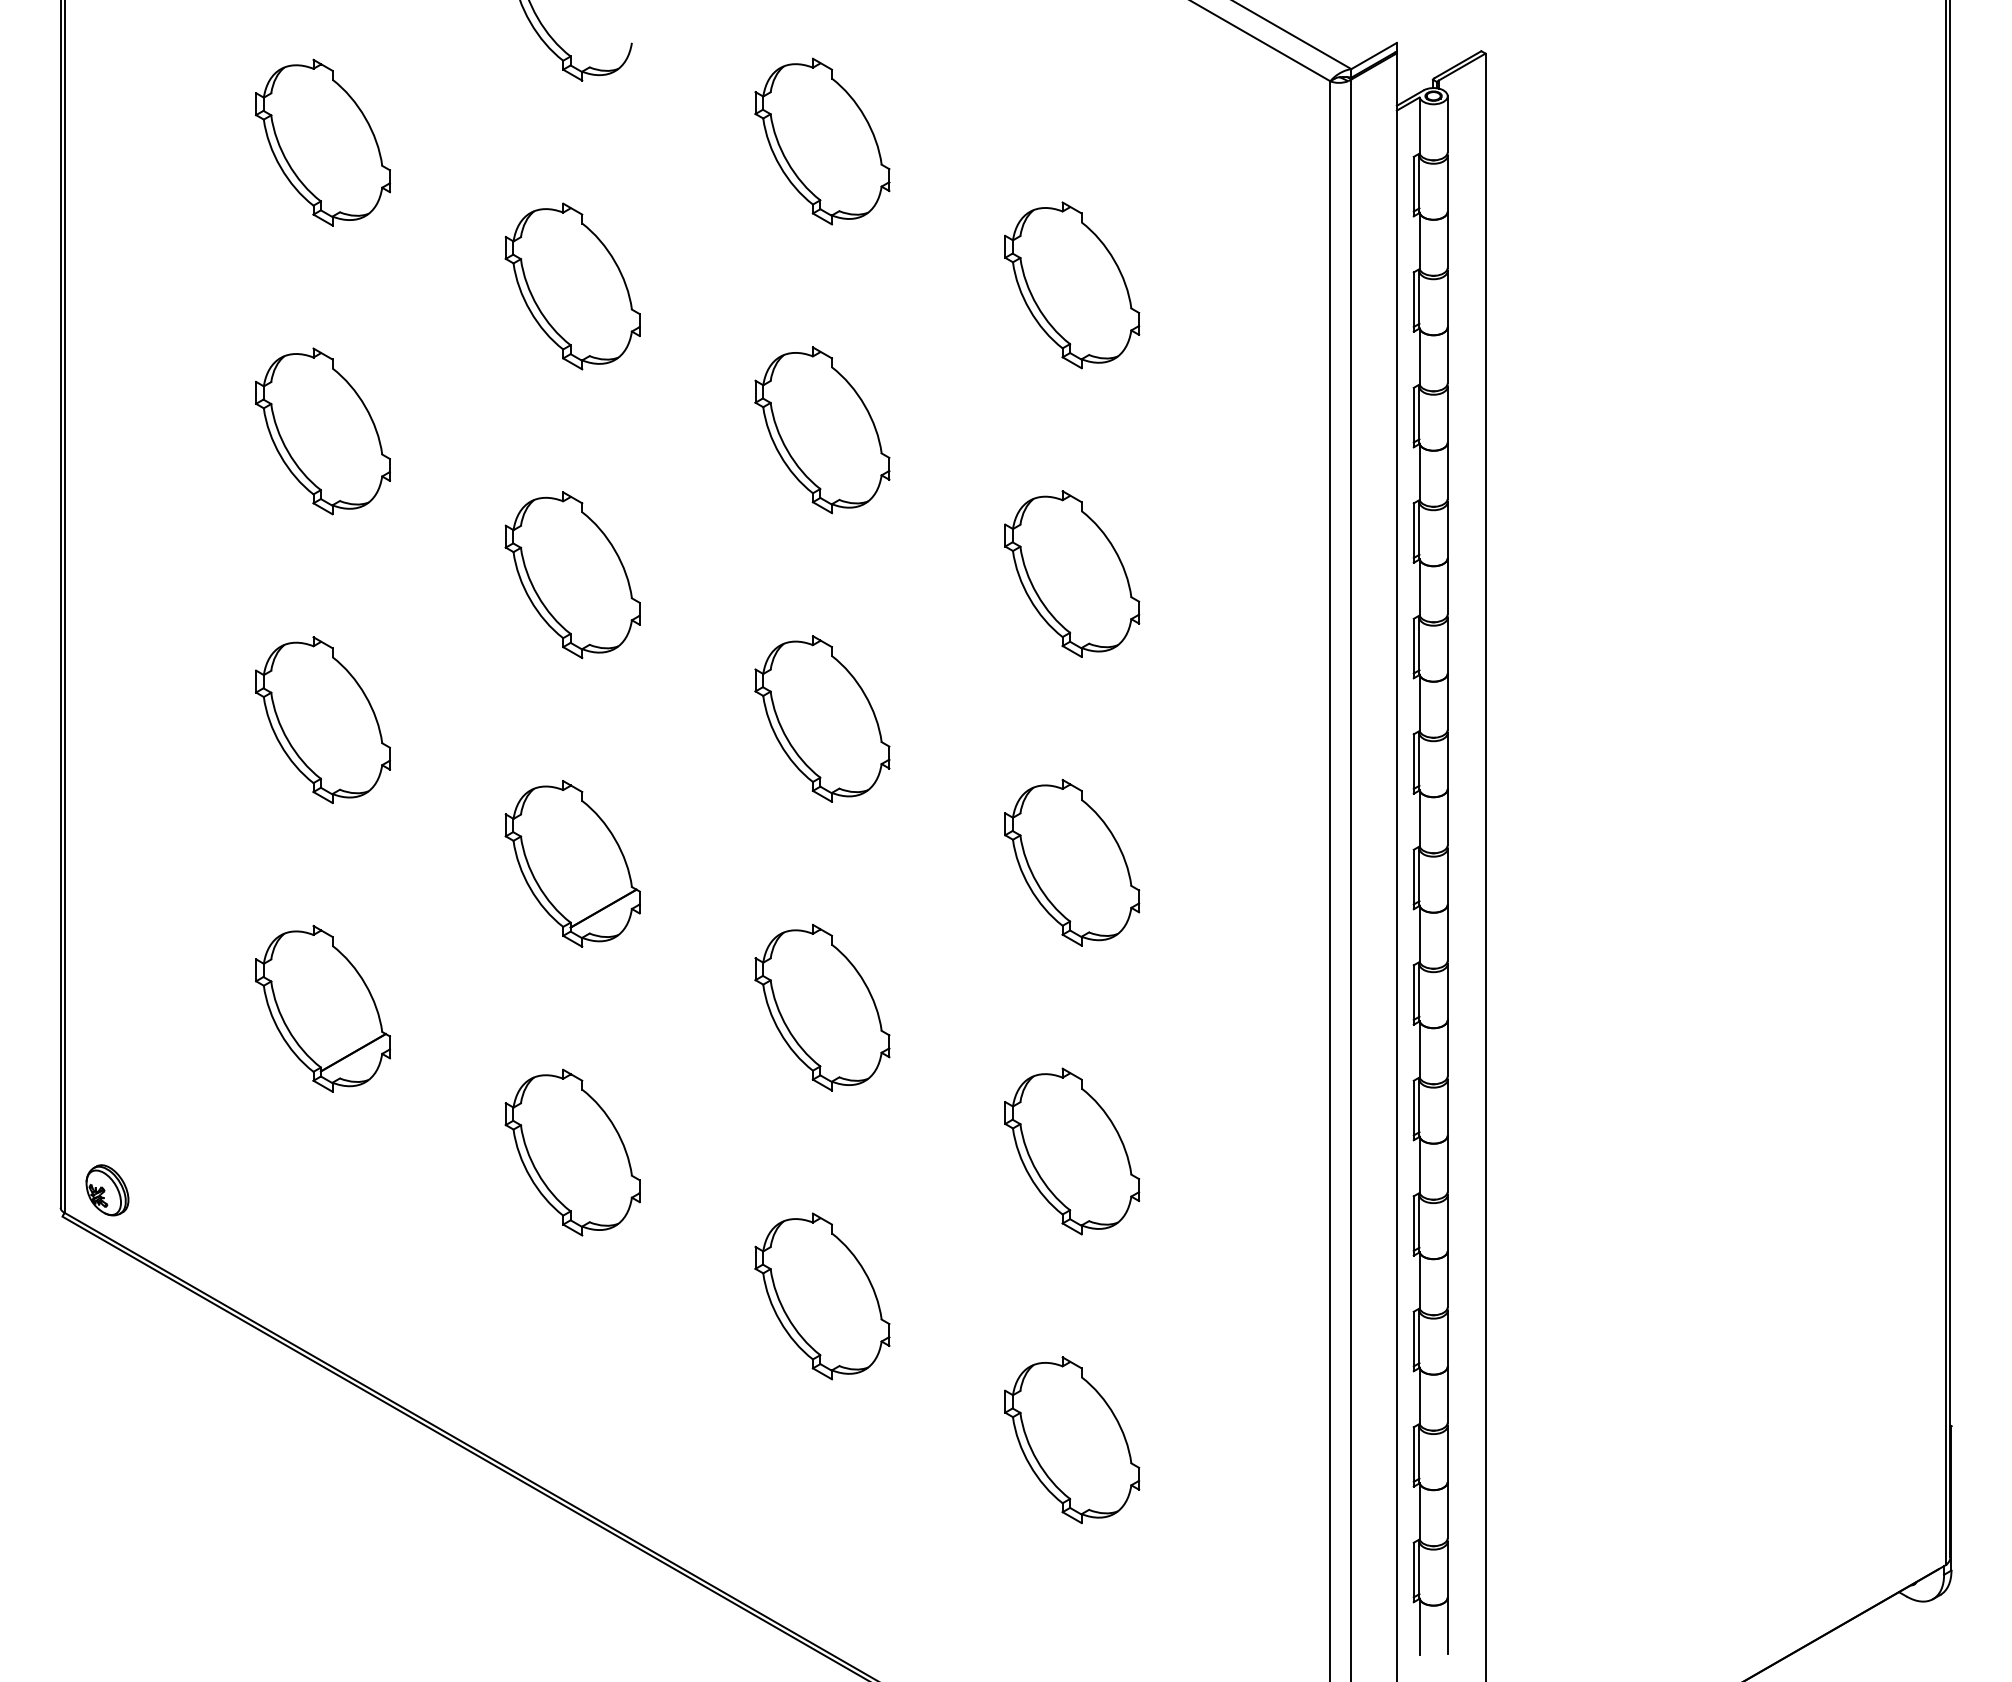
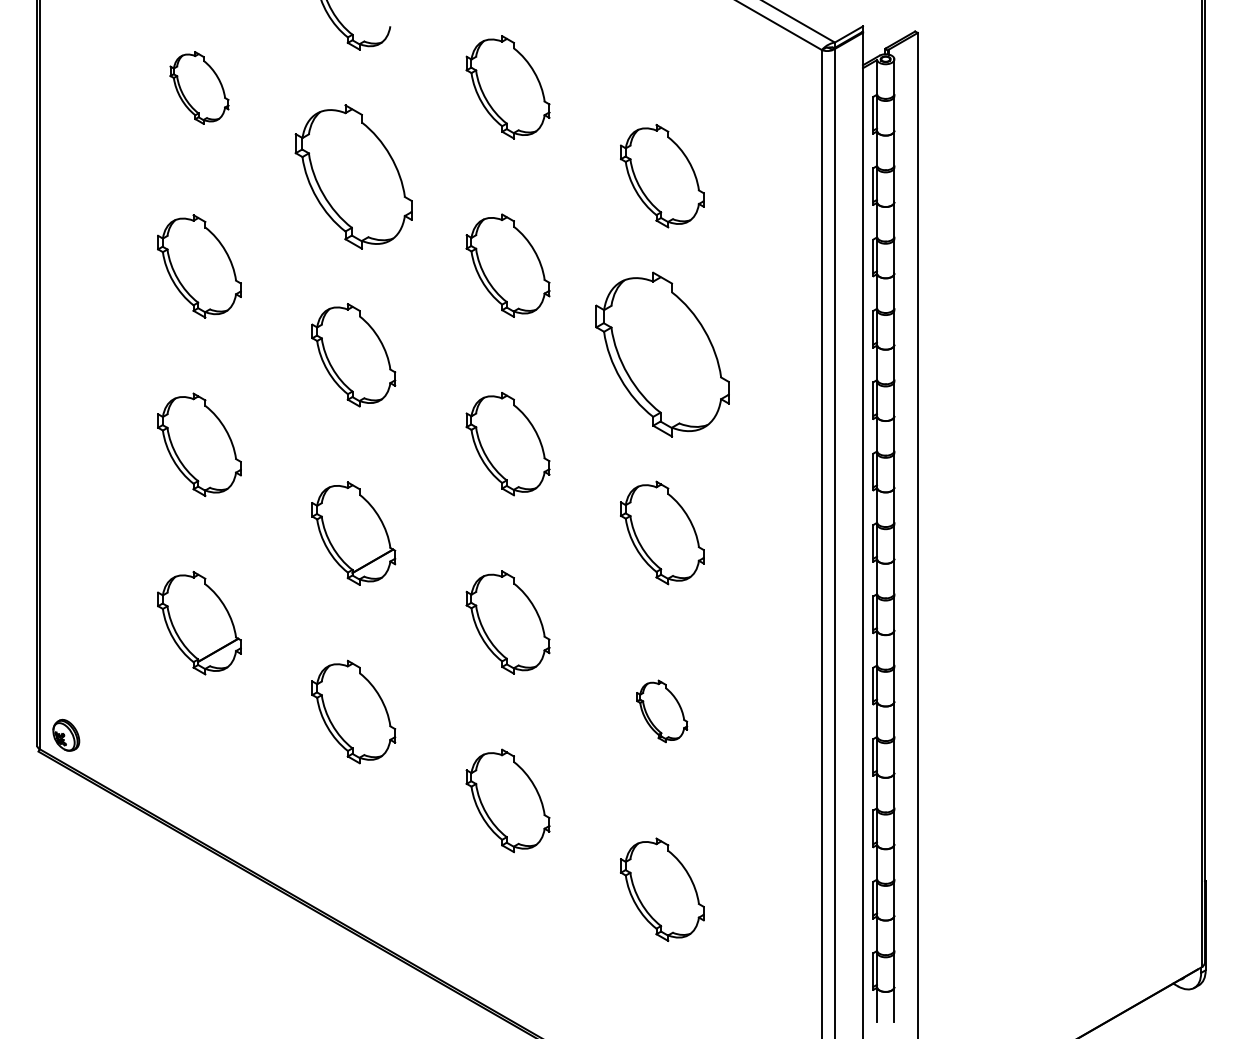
part: (323, 141) -> (199, 87), size x0.7
part: (572, 285) -> (353, 176), size x1.4
part: (1070, 573) -> (661, 354), size x1.6
part: (1070, 1151) -> (661, 711), size x0.6

